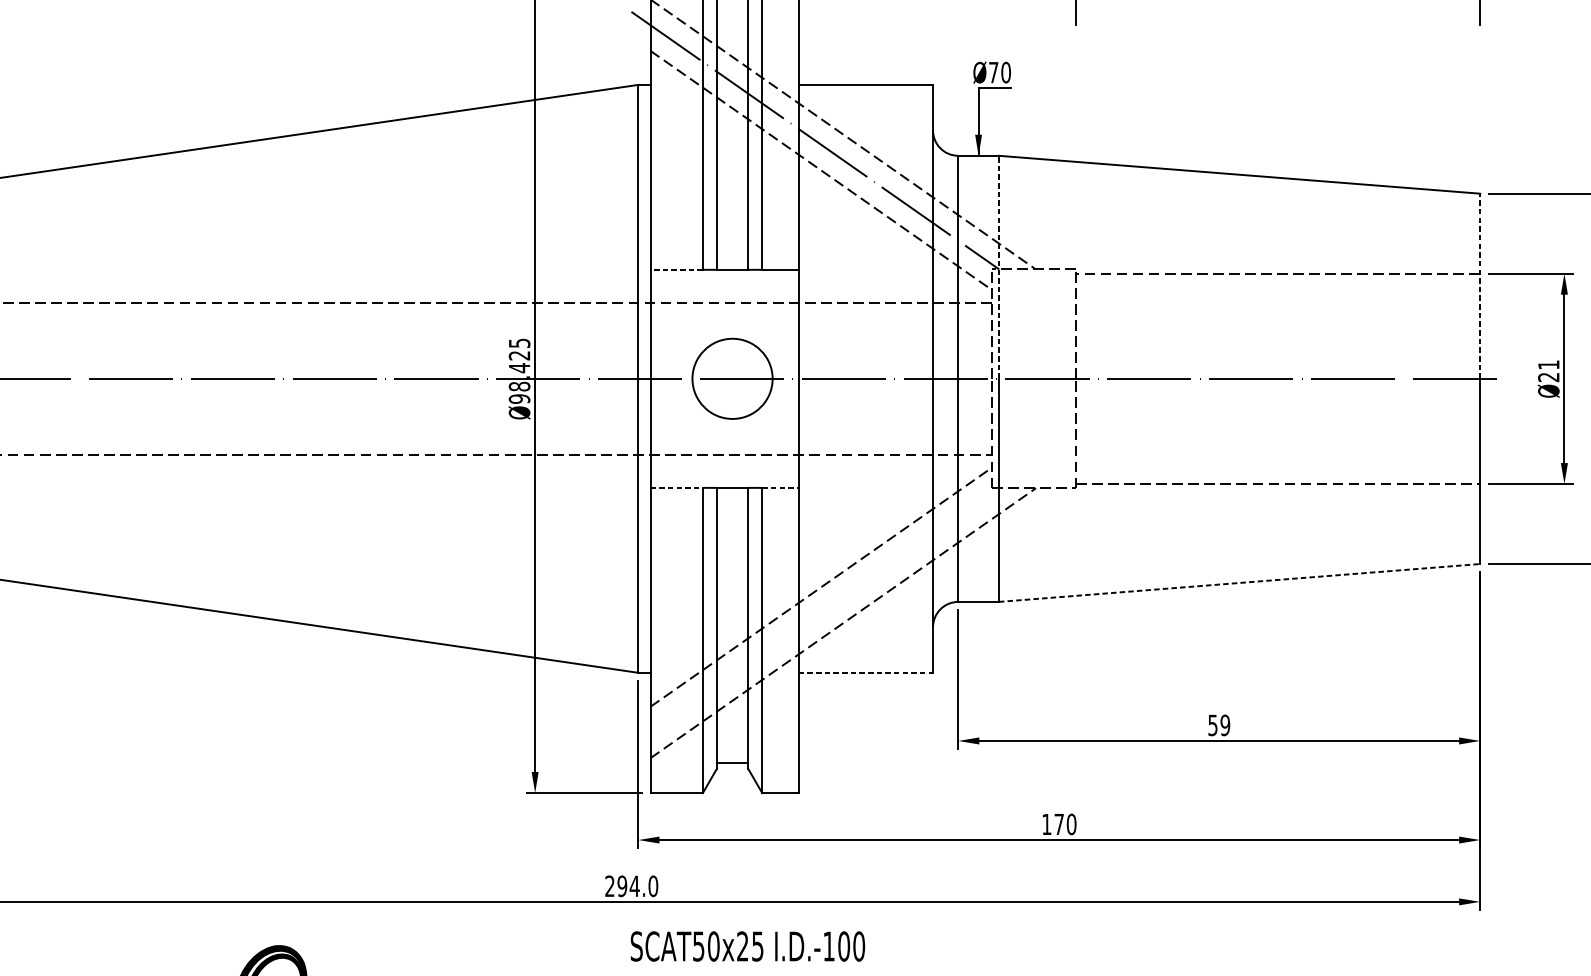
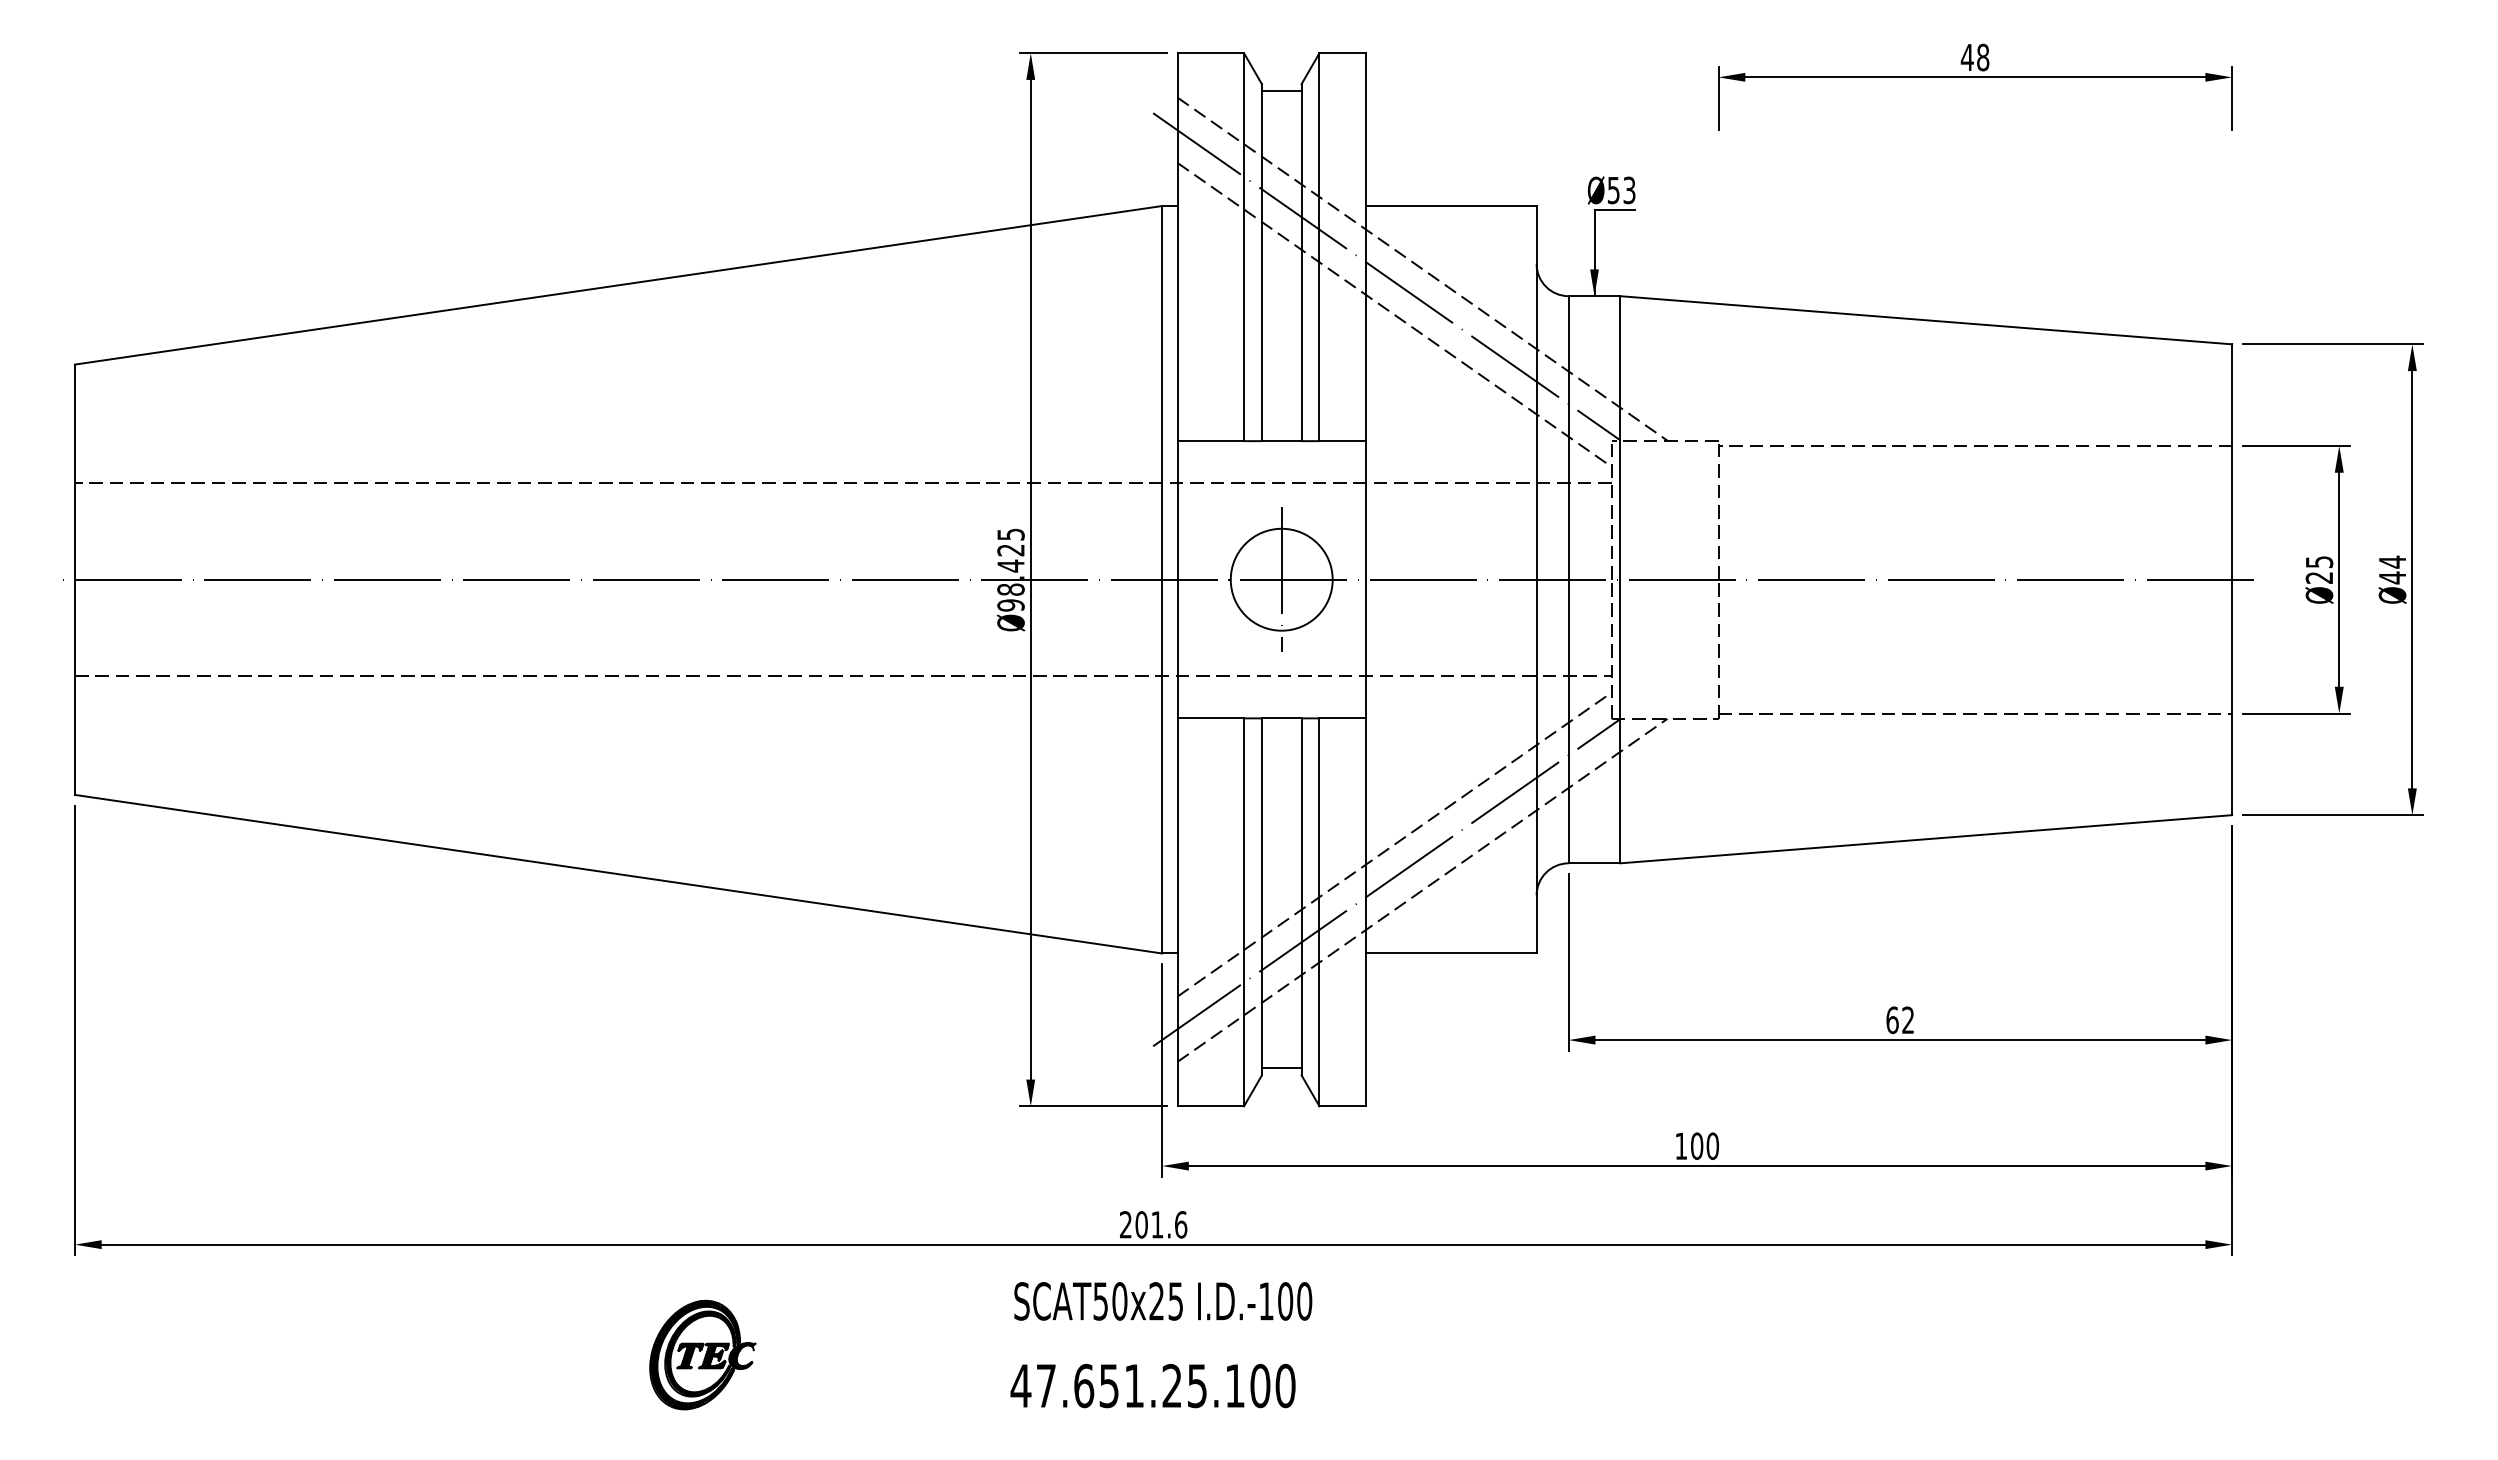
text: (999, 72) -> (1621, 190), Ø70 -> Ø53
line: (999, 266) -> (1620, 437), dashed -> solid
line: (676, 270) -> (1210, 441), dashed -> solid
line: (1480, 286) -> (2232, 462), dashed -> solid
text: (1548, 365) -> (2319, 562), Ø21 -> Ø25
line: (732, 378) -> (1281, 579), added
line: (677, 488) -> (1211, 718), dashed -> solid
line: (781, 488) -> (1343, 718), dashed -> solid
line: (1239, 583) -> (1926, 839), dashed -> solid
line: (814, 617) -> (1386, 882), added
line: (866, 672) -> (1451, 953), dashed -> solid
text: (1219, 725) -> (1900, 1020), 59 -> 62
text: (1059, 823) -> (1697, 1145), 170 -> 100
text: (637, 886) -> (1161, 1224), 294.0 -> 201.6
text: (748, 946) -> (1163, 1301), moved

